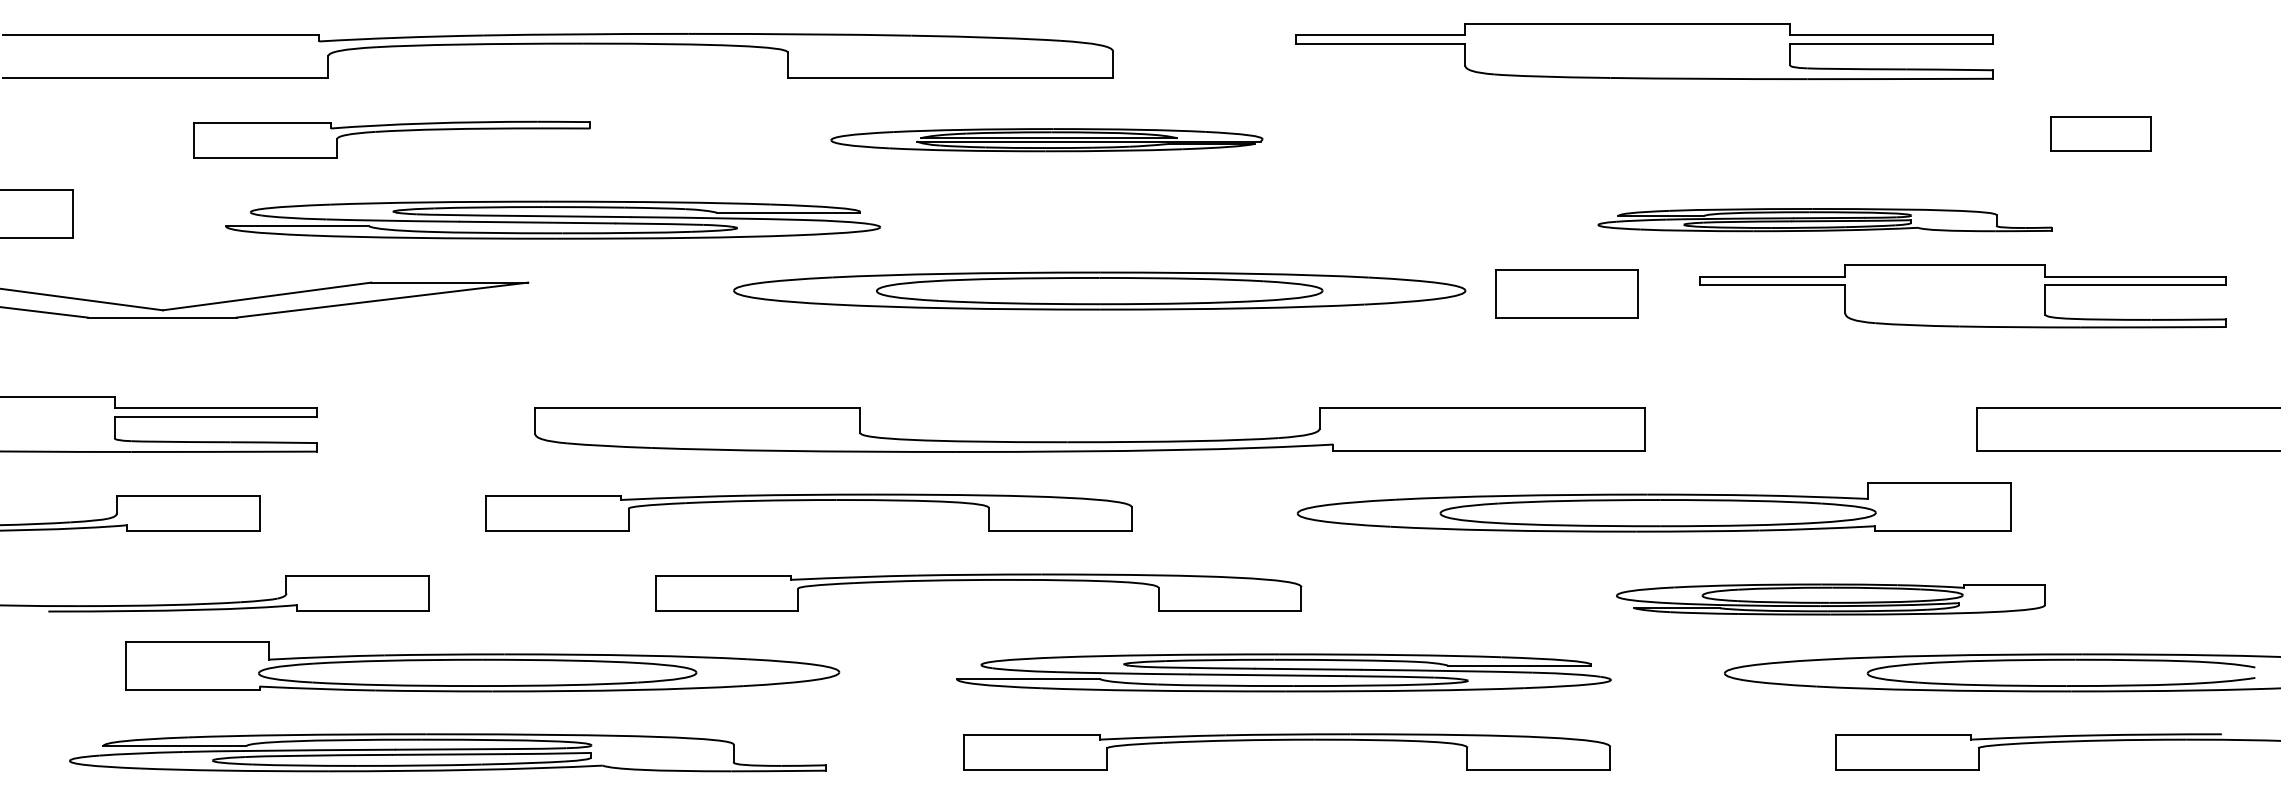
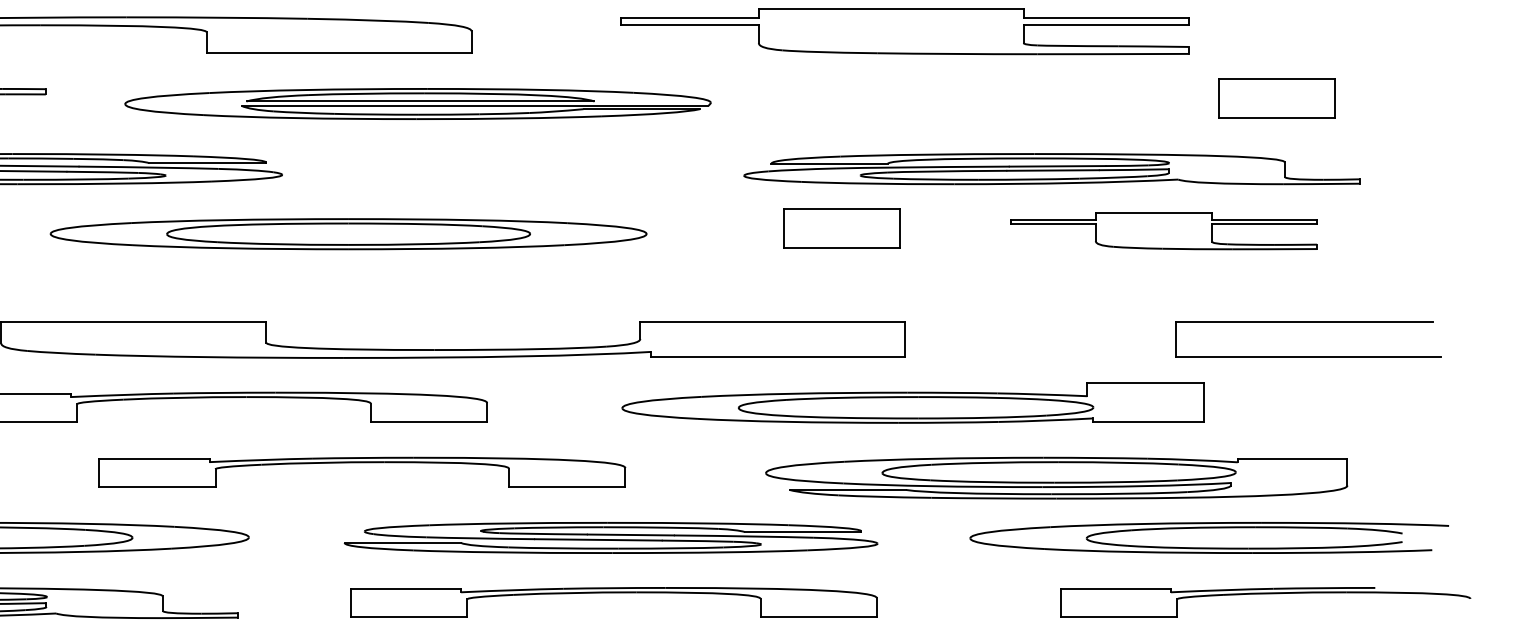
part: (2101, 133) -> (1277, 98), size x1.43
part: (1046, 139) -> (417, 103), size x1.67
part: (1824, 219) -> (1051, 168), size x1.67
part: (1099, 290) -> (348, 233), moved
part: (1962, 296) -> (1163, 231), size x0.71
part: (1830, 599) -> (1056, 478), size x1.67

